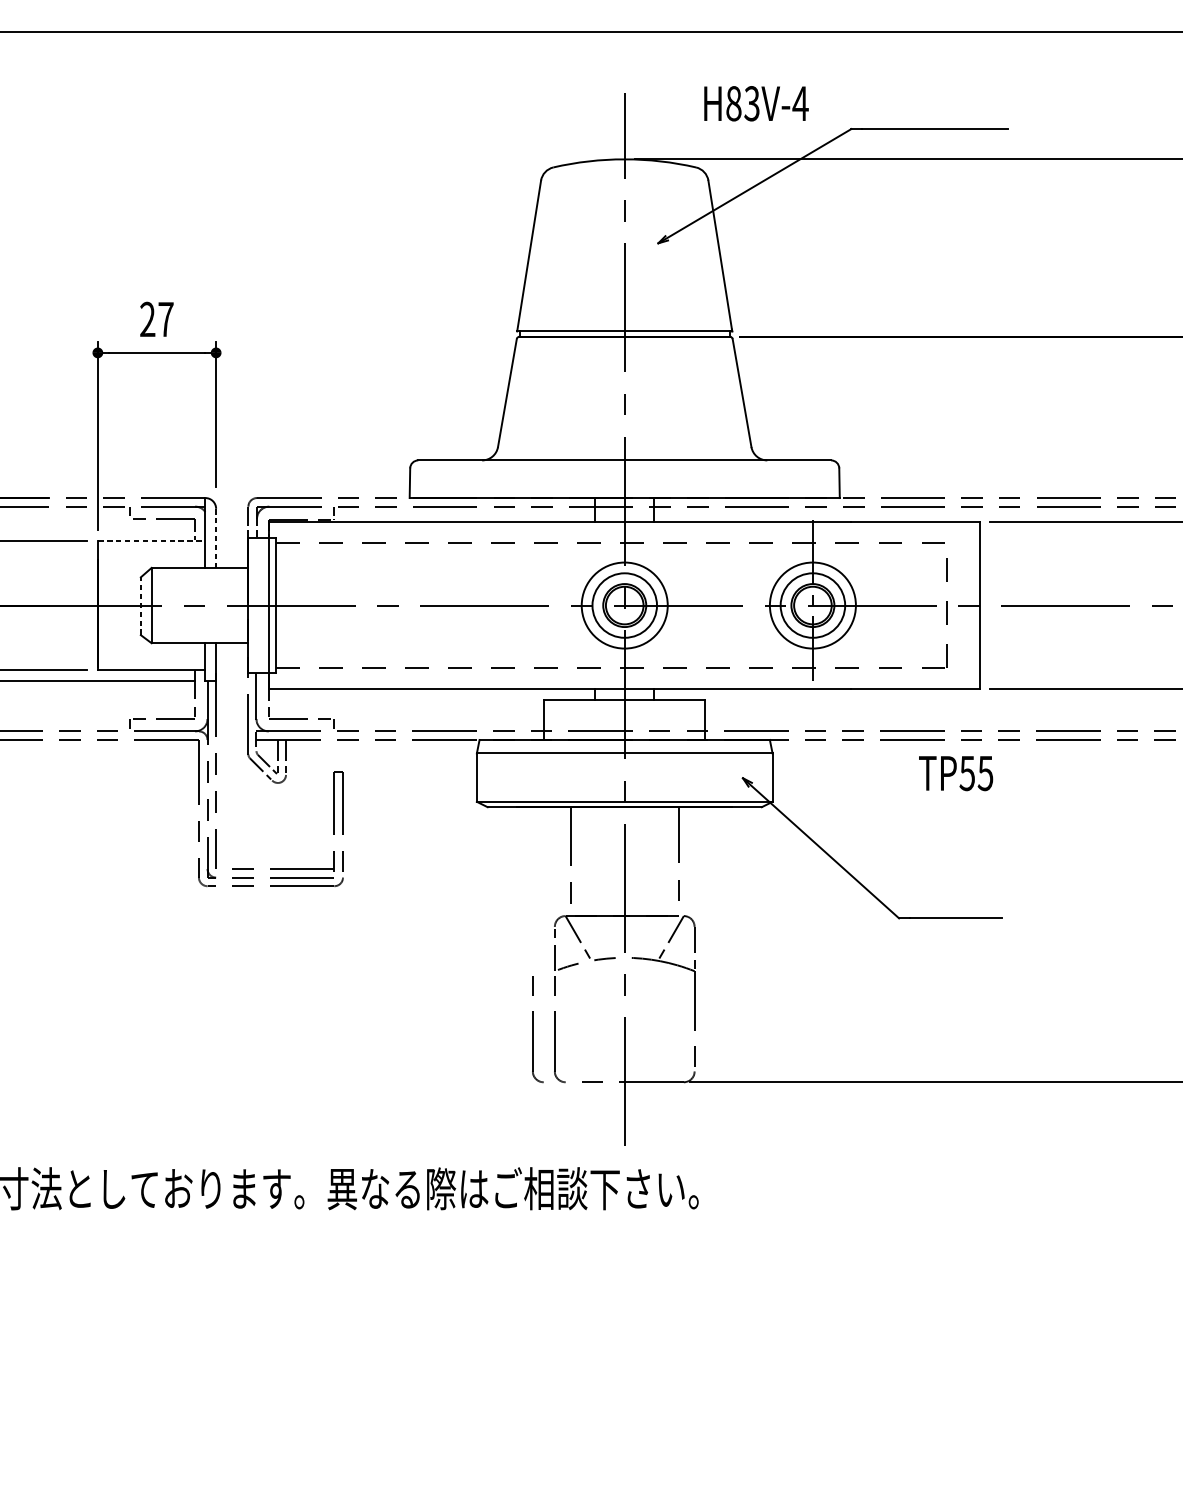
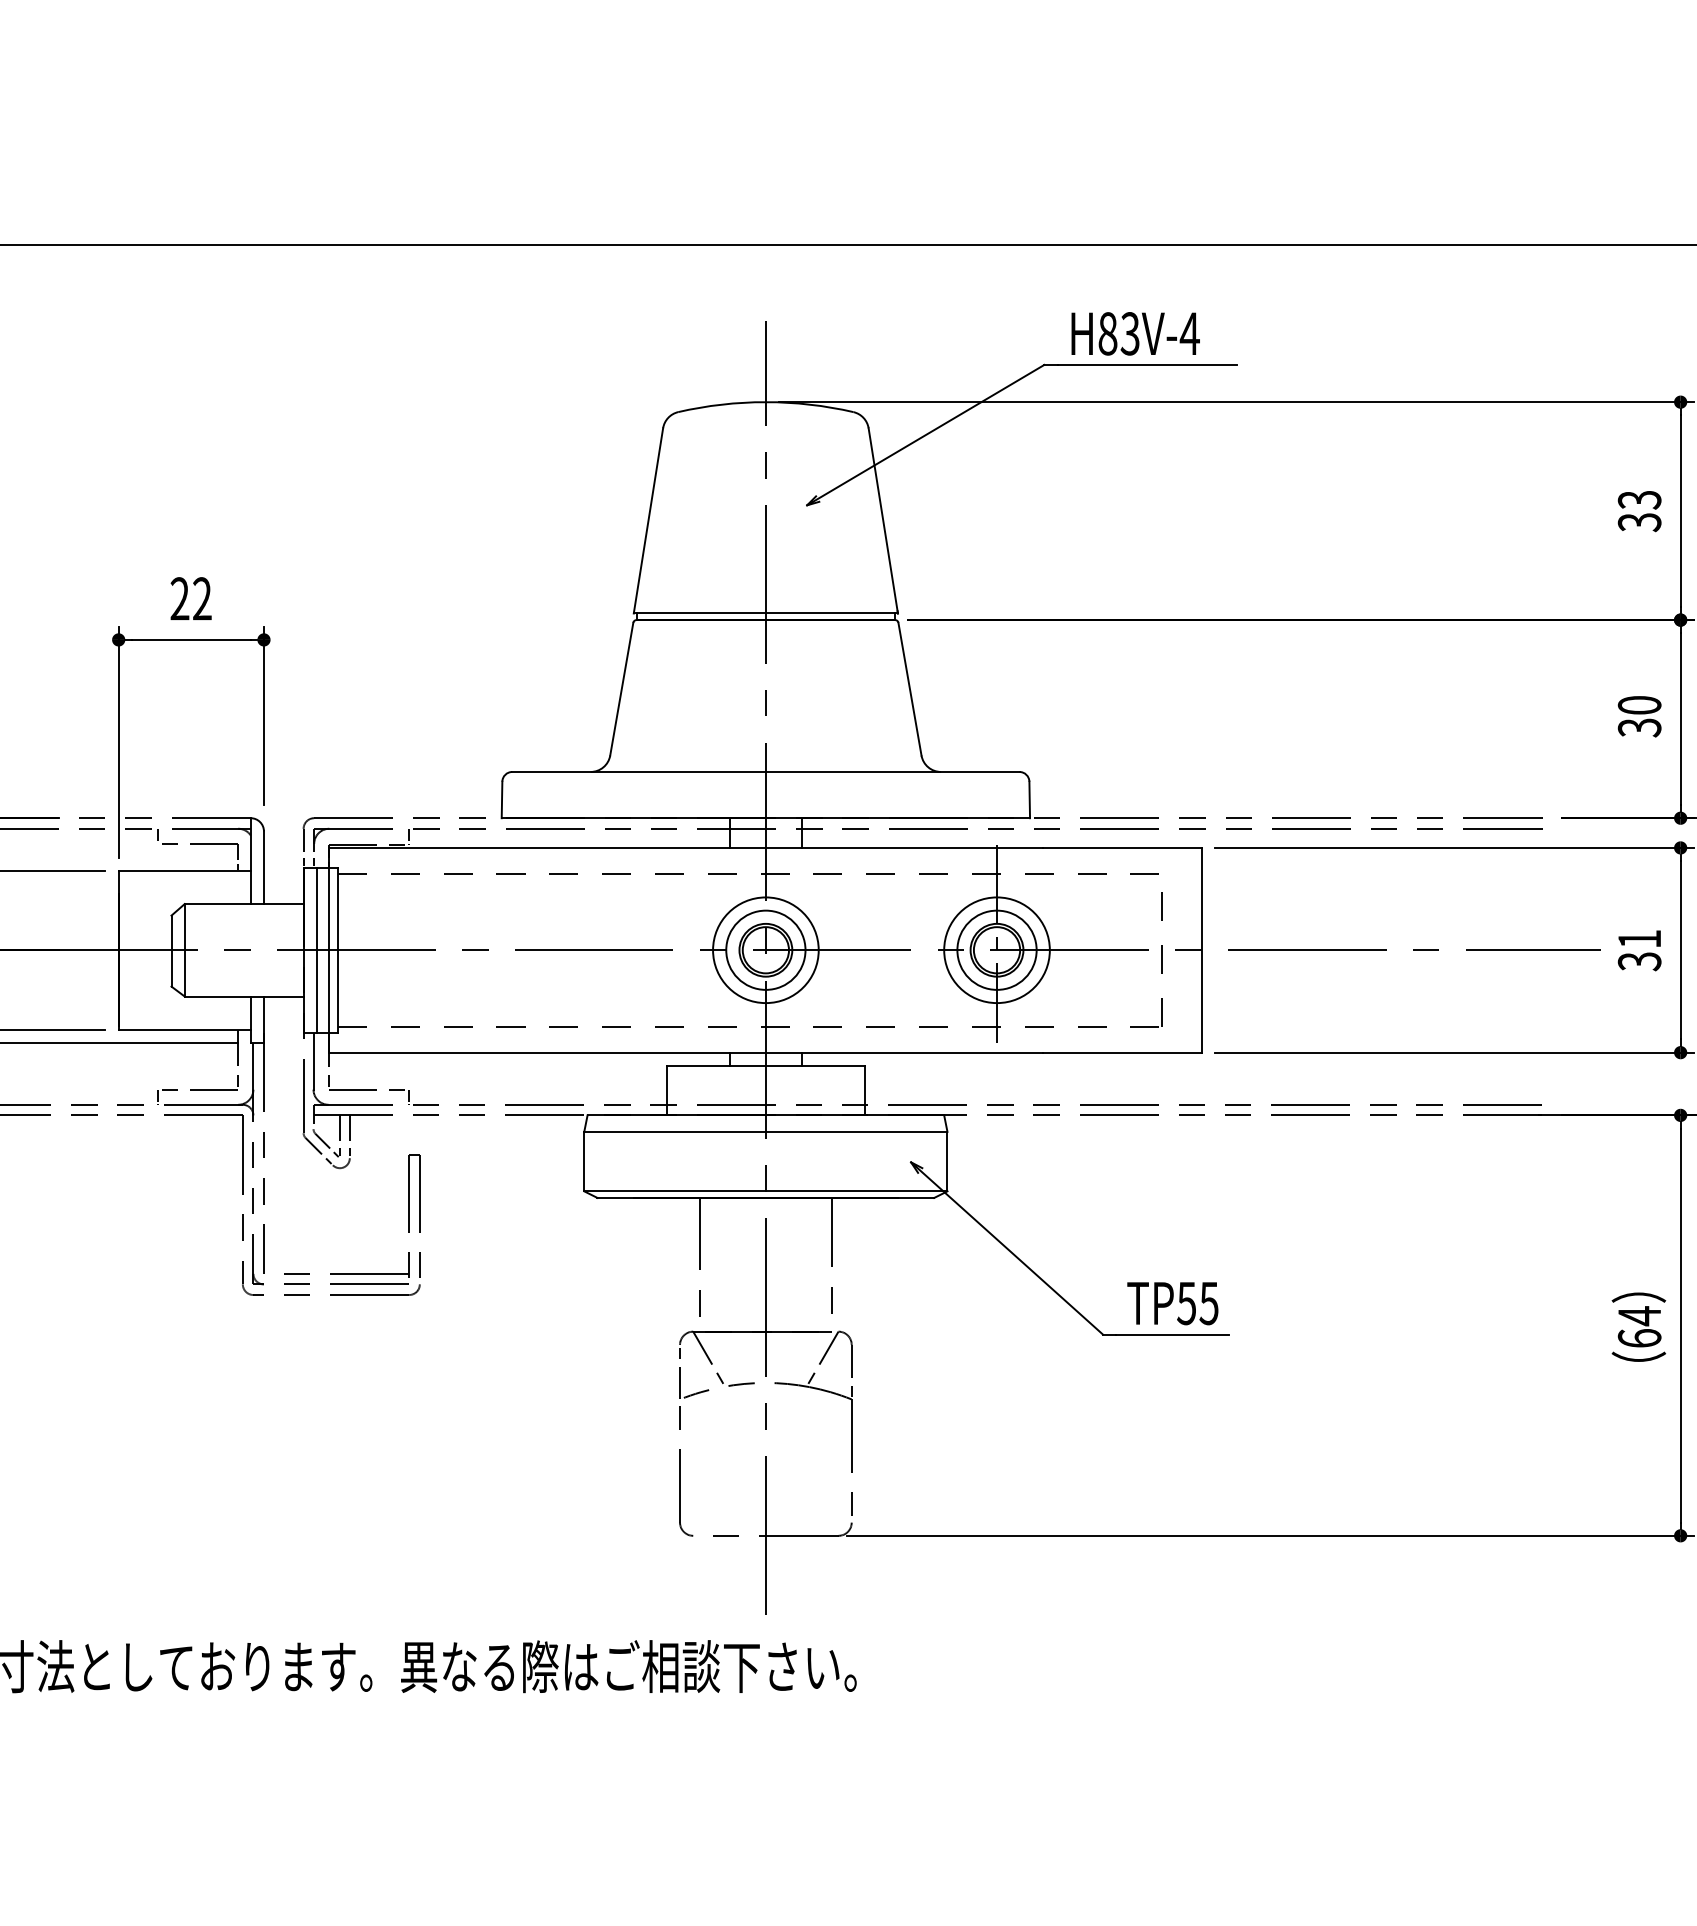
text: (756, 103) -> (1135, 333), moved
text: (166, 319) -> (202, 598), 27 -> 22
line: (215, 538) -> (263, 868), dashed -> solid
line: (152, 541) -> (185, 871), dashed -> solid
line: (258, 604) -> (316, 949), added
line: (140, 606) -> (171, 951), dashed -> solid
text: (955, 773) -> (1172, 1303), moved
part: (538, 1029) -> (659, 1471), removed

